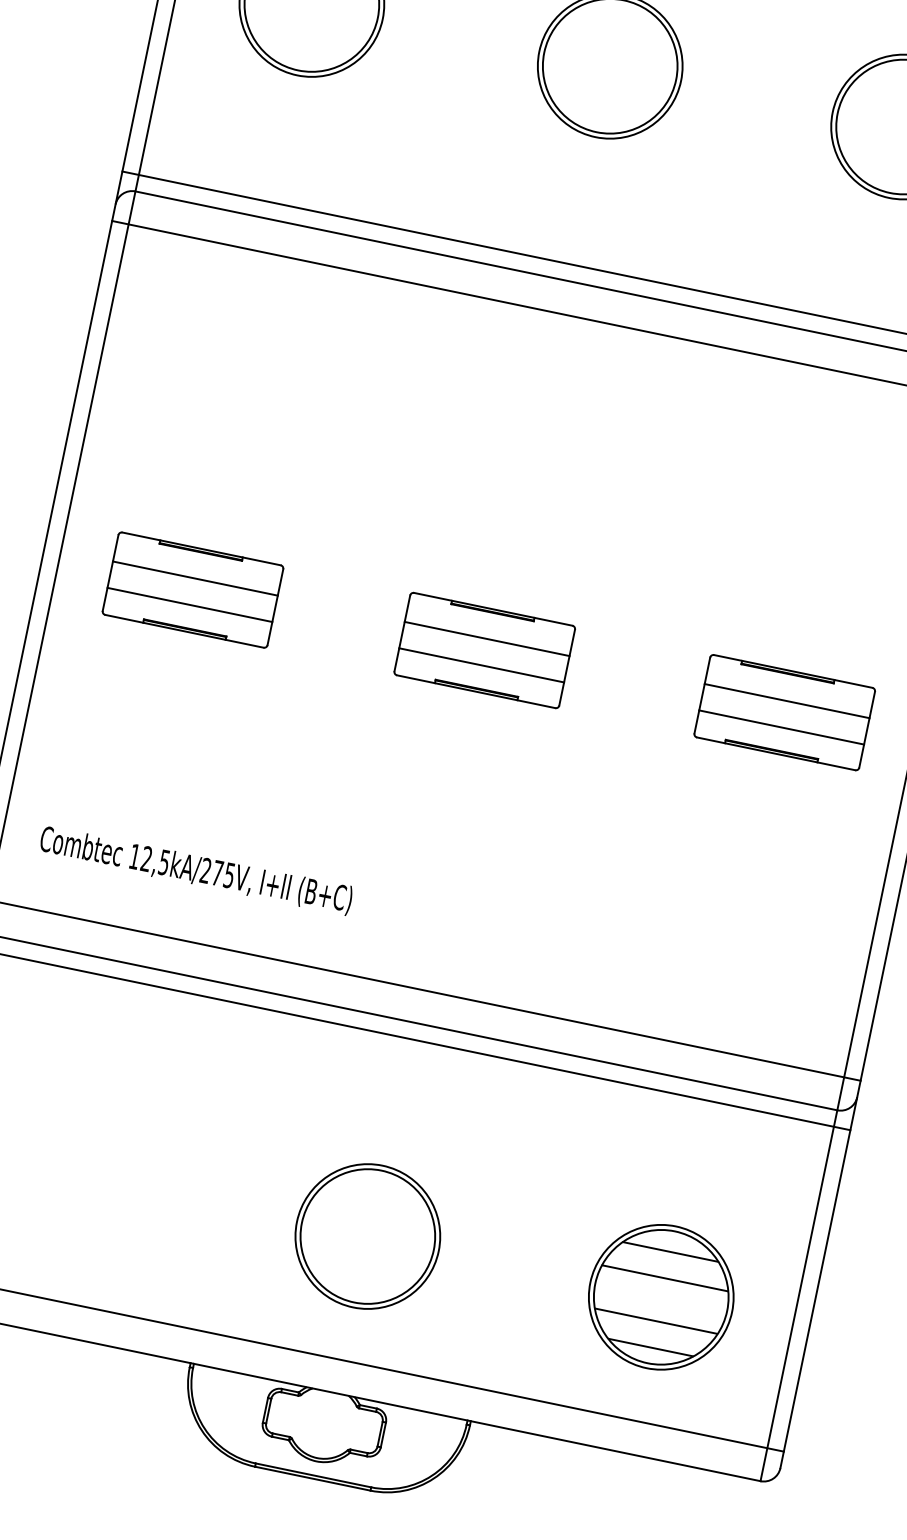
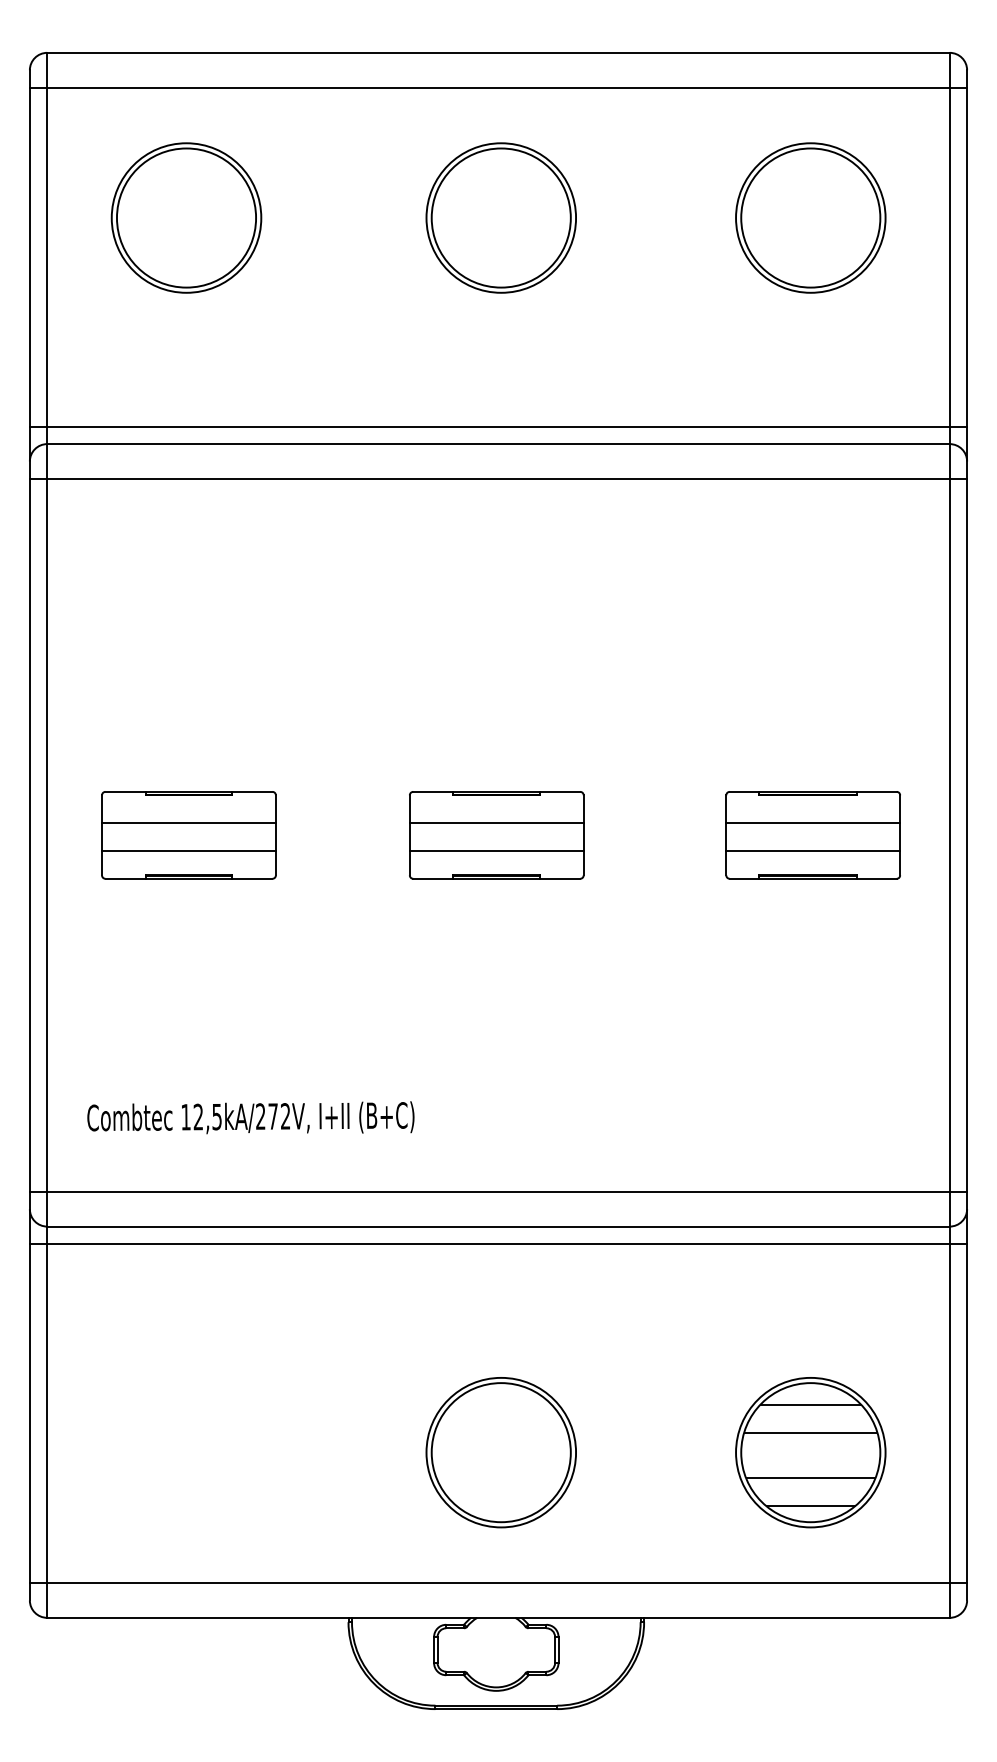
text: (229, 875) -> (285, 1116), 12,5kA/275V, -> 12,5kA/272V,

